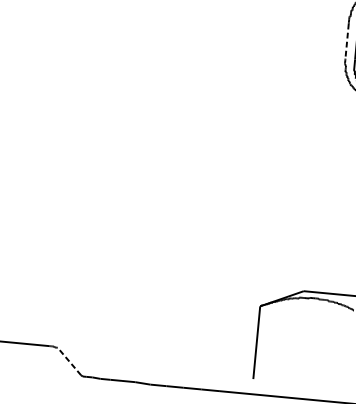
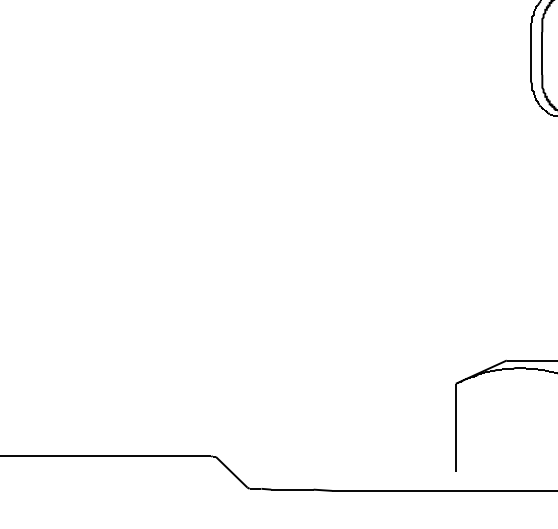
line: (346, 41) -> (530, 54), dashed -> solid
line: (69, 361) -> (231, 472), dashed -> solid

